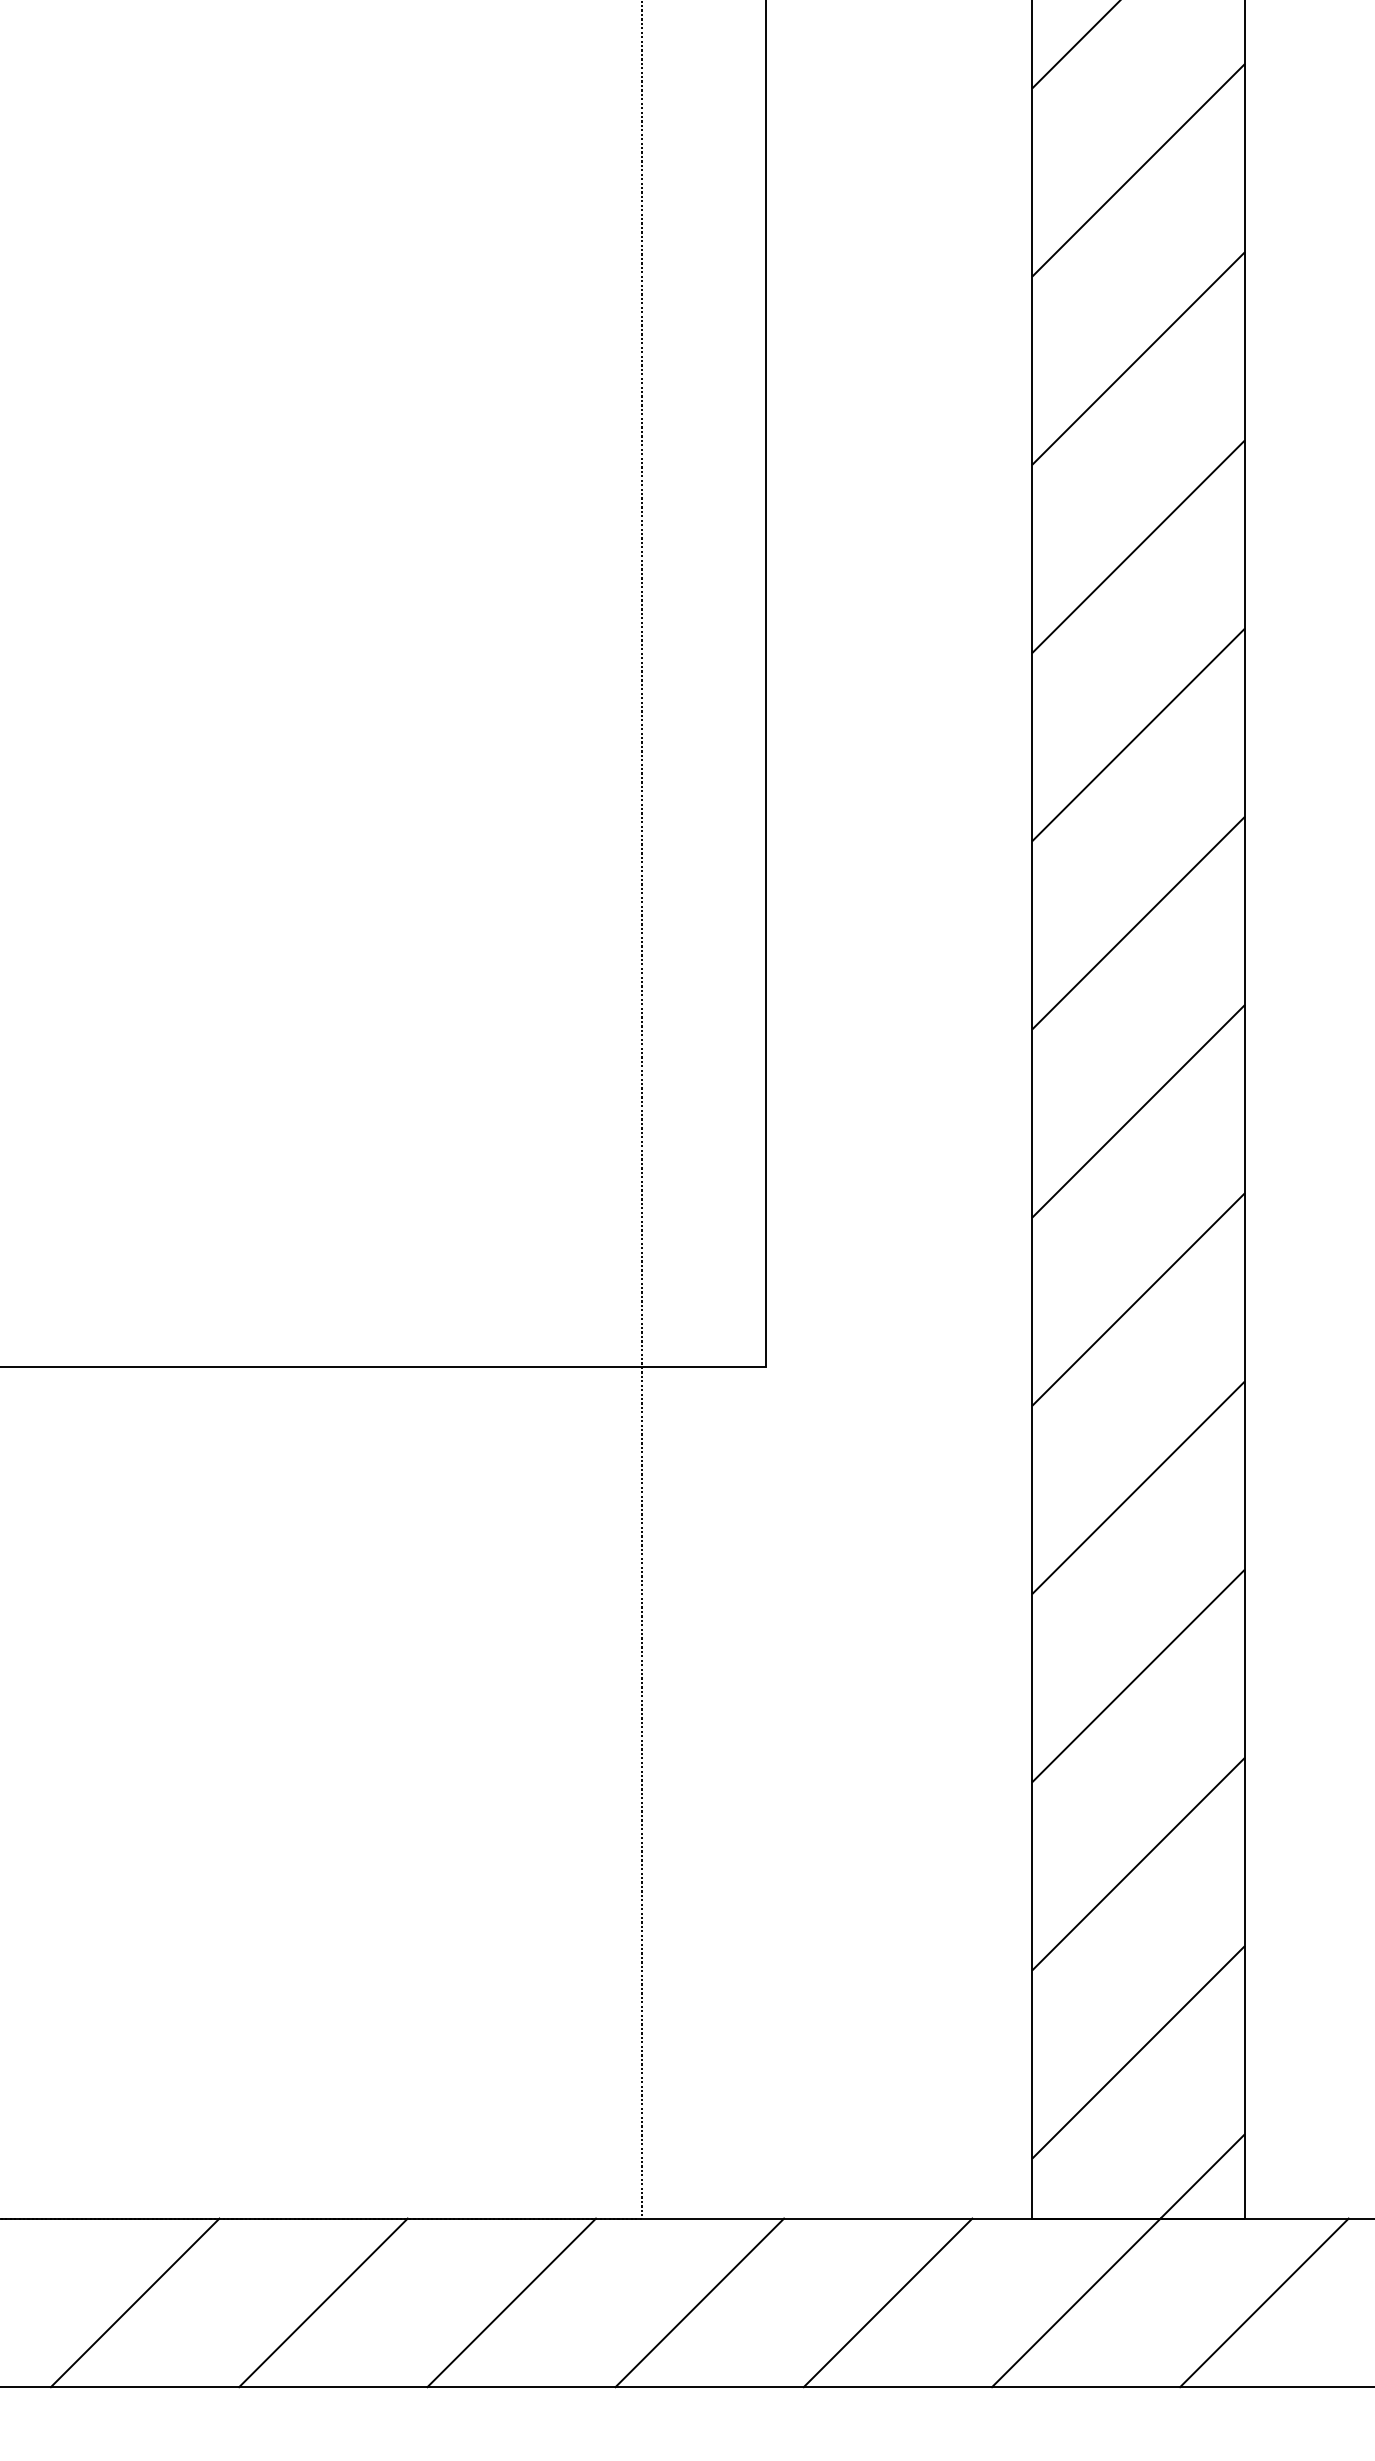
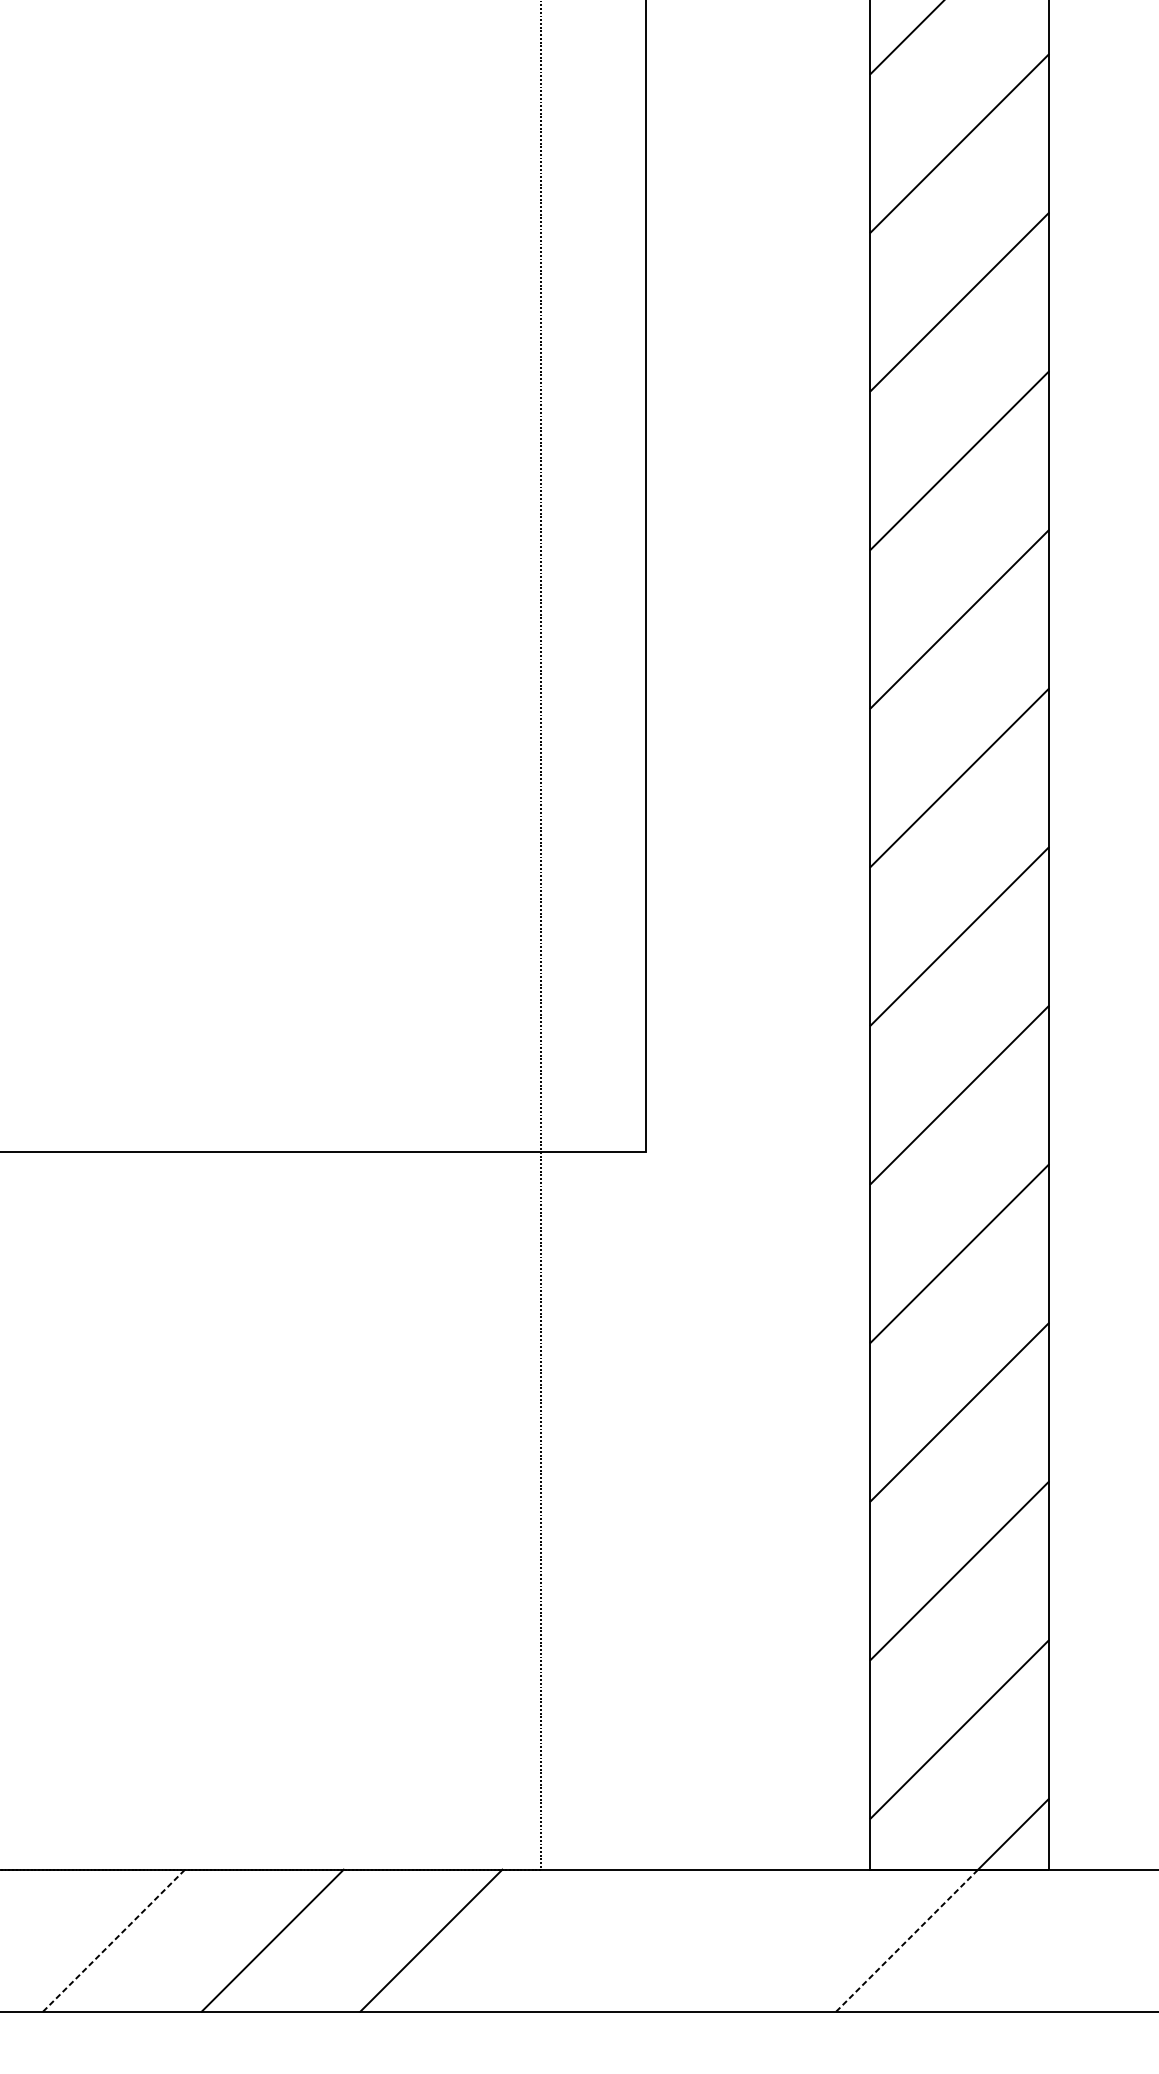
line: (135, 2302) -> (114, 1940), solid -> dashed
line: (699, 2302) -> (589, 1940), removed
line: (887, 2302) -> (748, 1940), removed
line: (1076, 2302) -> (907, 1940), solid -> dashed
line: (1264, 2302) -> (1065, 1940), removed

